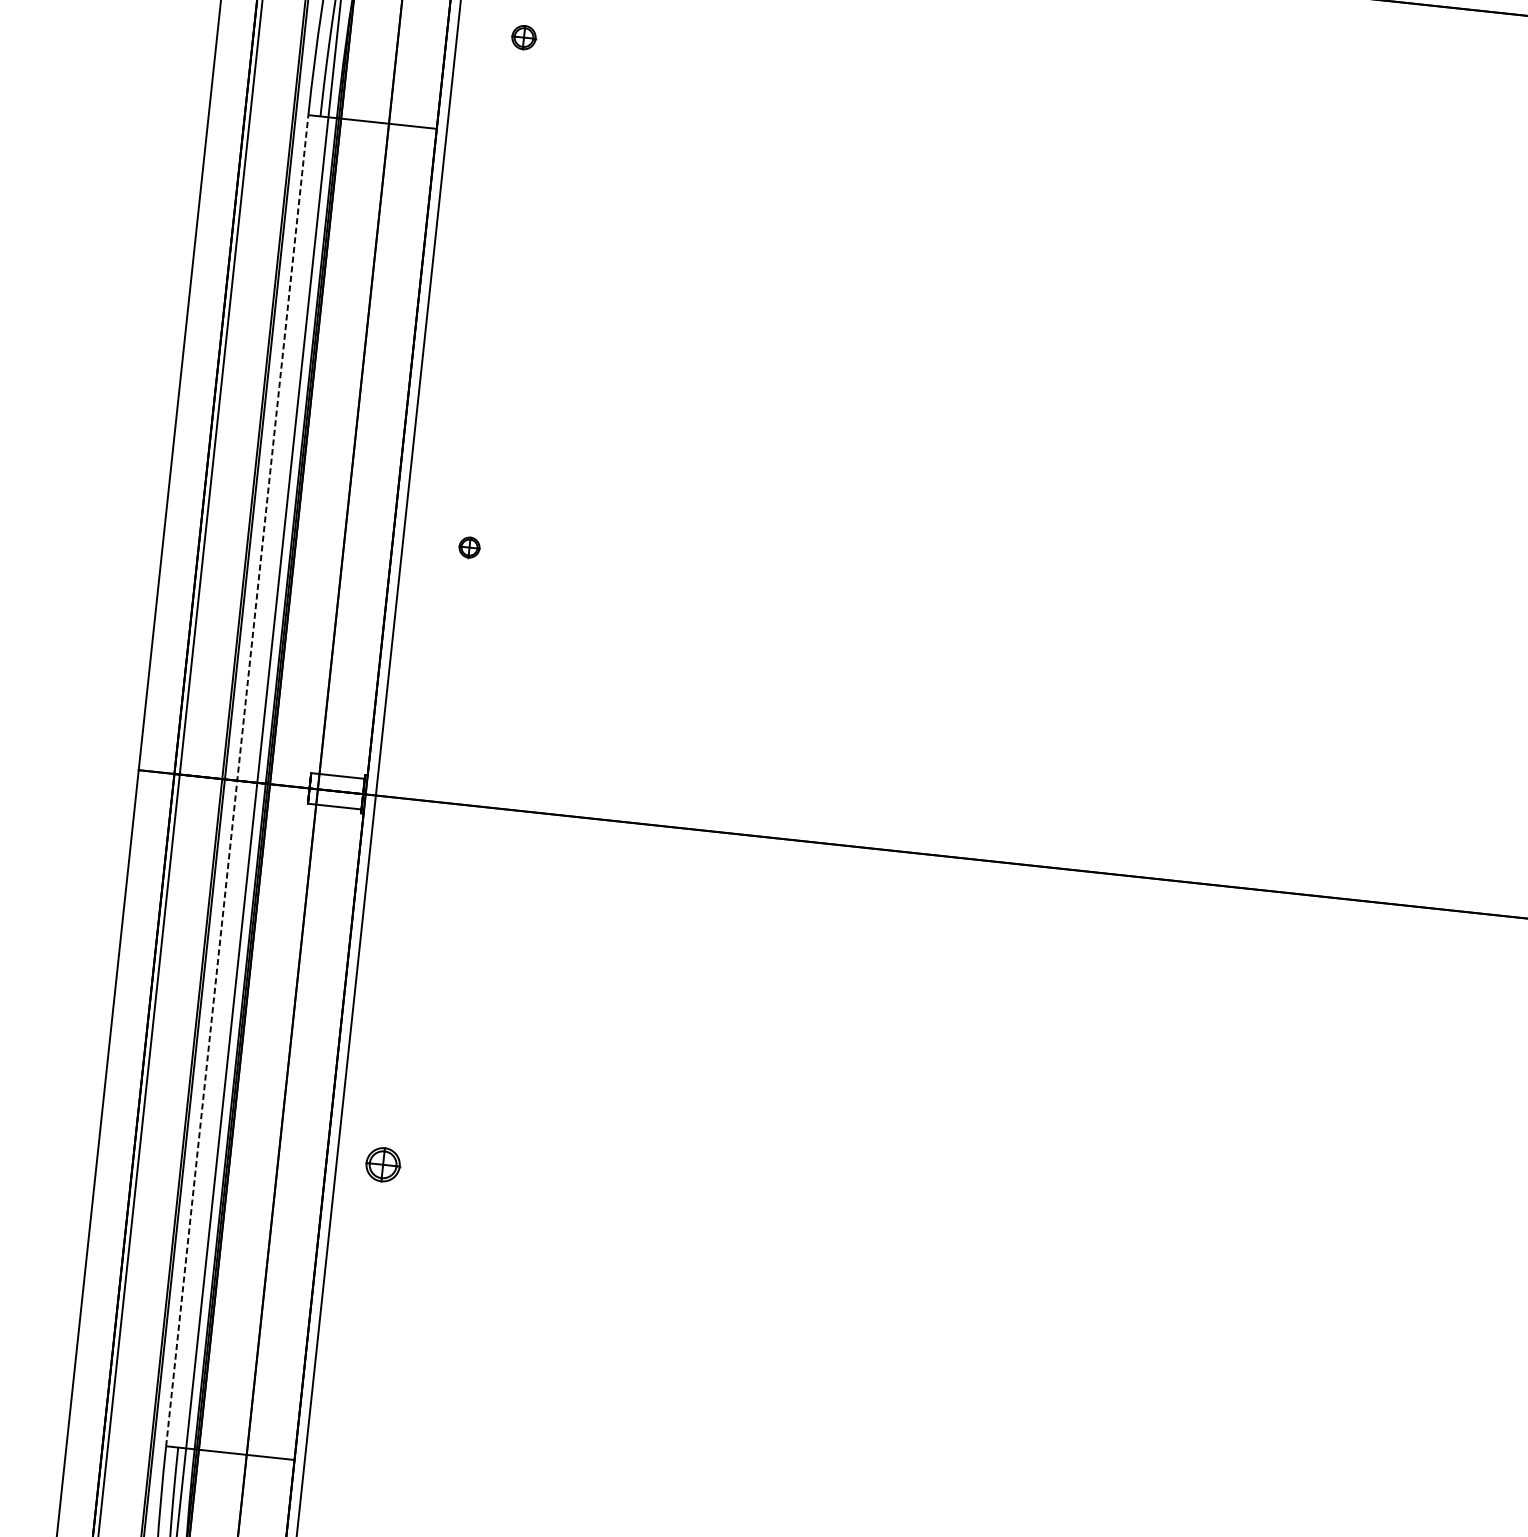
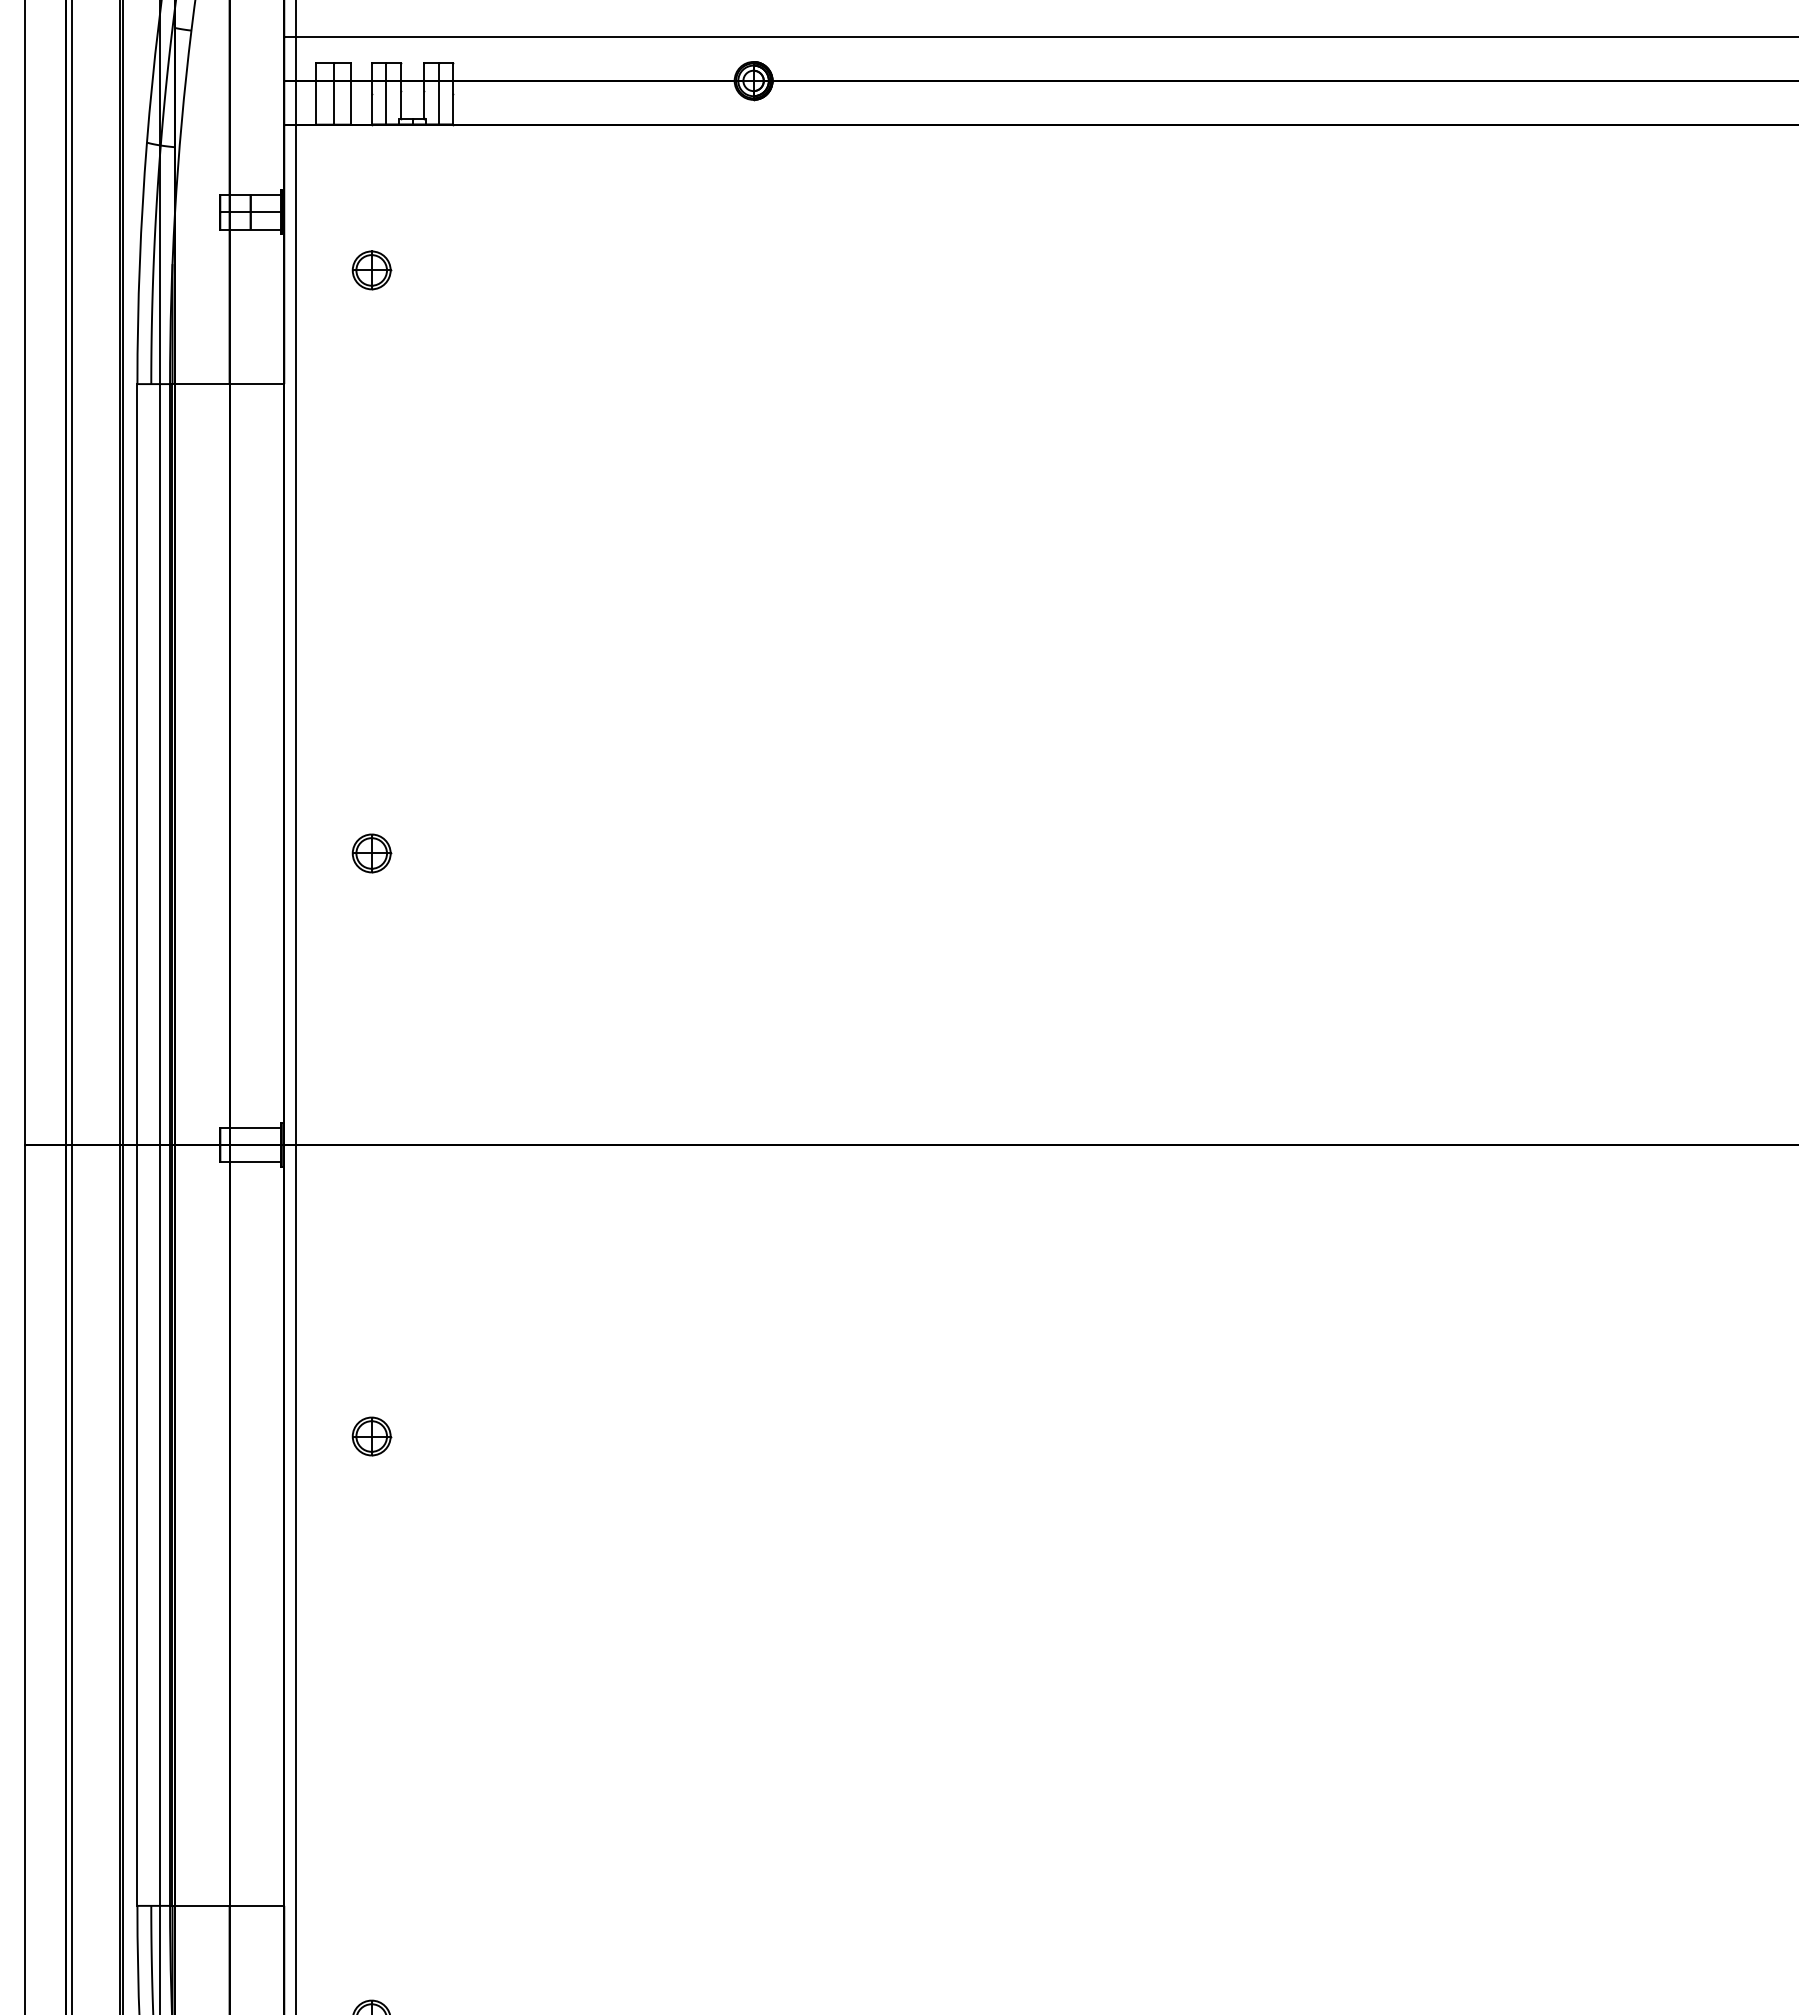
part: (523, 37) -> (371, 270), size x1.43
part: (469, 547) -> (371, 853), size x1.67
line: (237, 781) -> (137, 1145), dashed -> solid
part: (382, 1164) -> (371, 1436), moved

